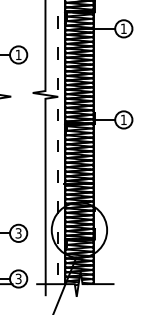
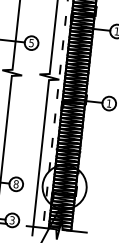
text: (18, 54) -> (31, 42), 1 -> 5
text: (18, 233) -> (16, 184), 3 -> 8

